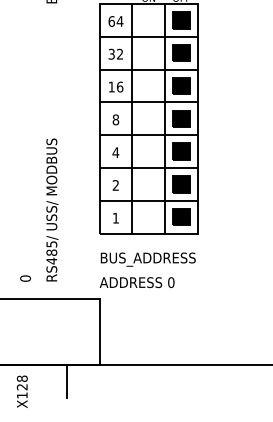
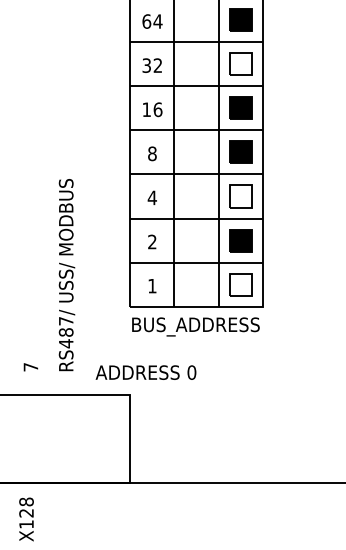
fill: (181, 53) -> (240, 64), removed
fill: (181, 151) -> (240, 196), removed
fill: (181, 217) -> (240, 285), removed
text: (51, 244) -> (65, 321), RS485/ -> RS487/
text: (147, 259) -> (194, 326), moved
text: (25, 278) -> (30, 367), 0 -> 7
text: (136, 282) -> (145, 372), moved
line: (66, 380) -> (85, 504), removed

